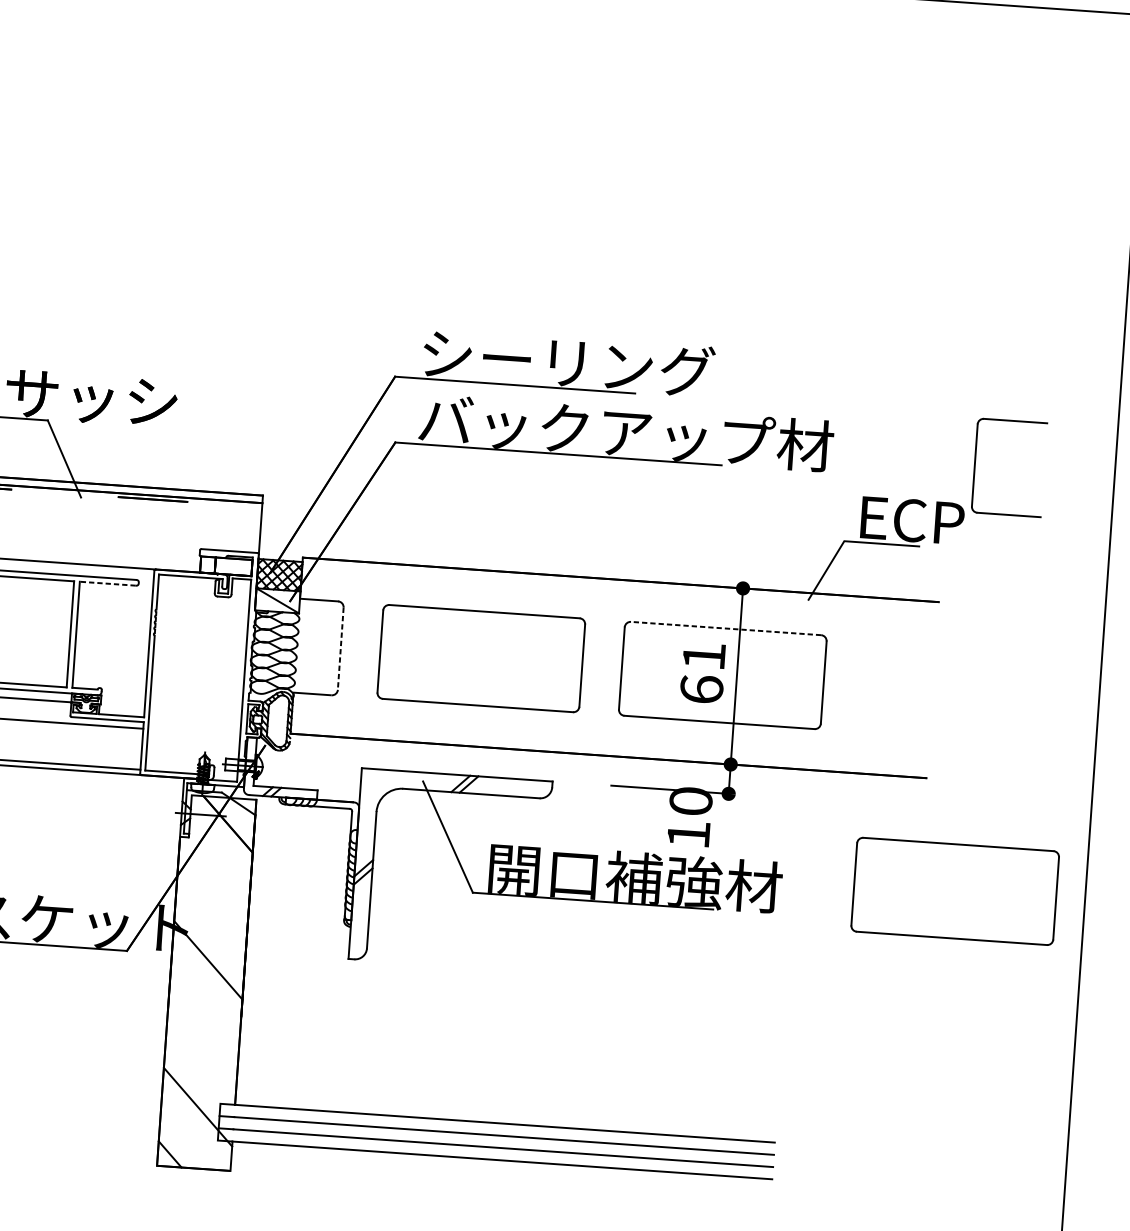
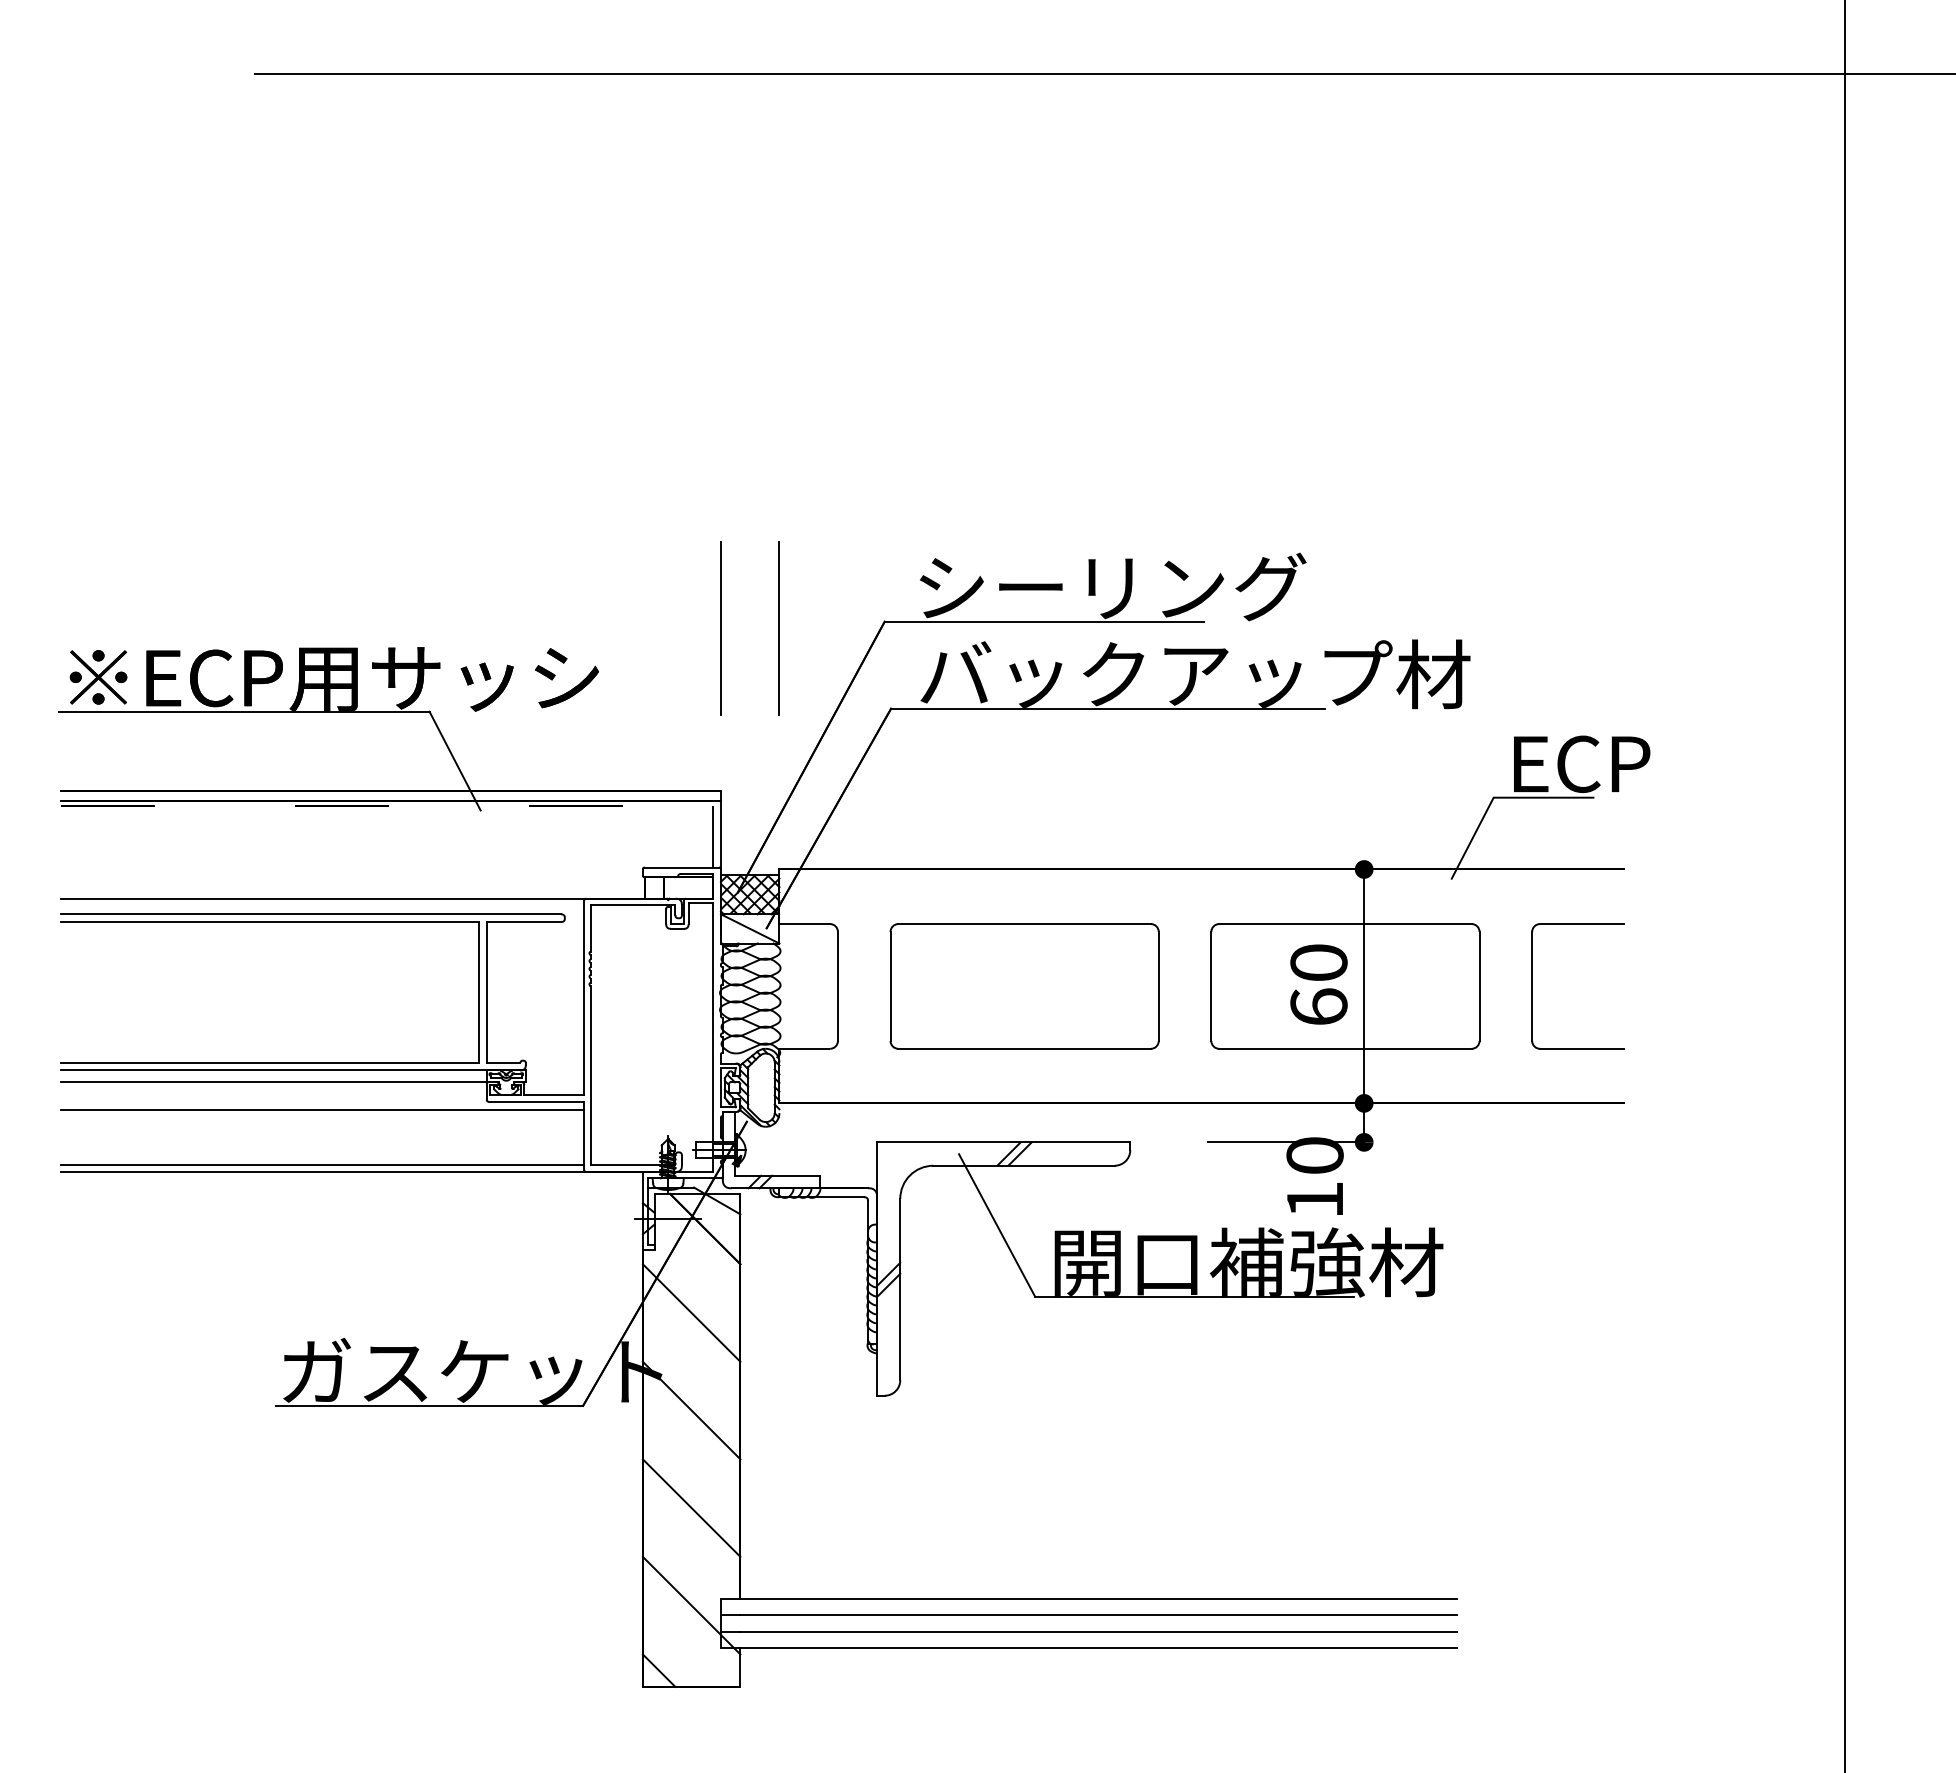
line: (271, 373) -> (720, 628), added
line: (315, 375) -> (779, 627), added
part: (975, 465) -> (1532, 986), moved
line: (254, 529) -> (713, 836), added
line: (107, 583) -> (523, 921), dashed -> solid
line: (725, 628) -> (1344, 924), dashed -> solid
line: (340, 648) -> (837, 986), dashed -> solid
text: (703, 656) -> (1318, 962), 61 -> 60
line: (213, 886) -> (691, 1312), added
part: (955, 891) -> (1672, 1250), removed
line: (203, 1033) -> (691, 1507), added

